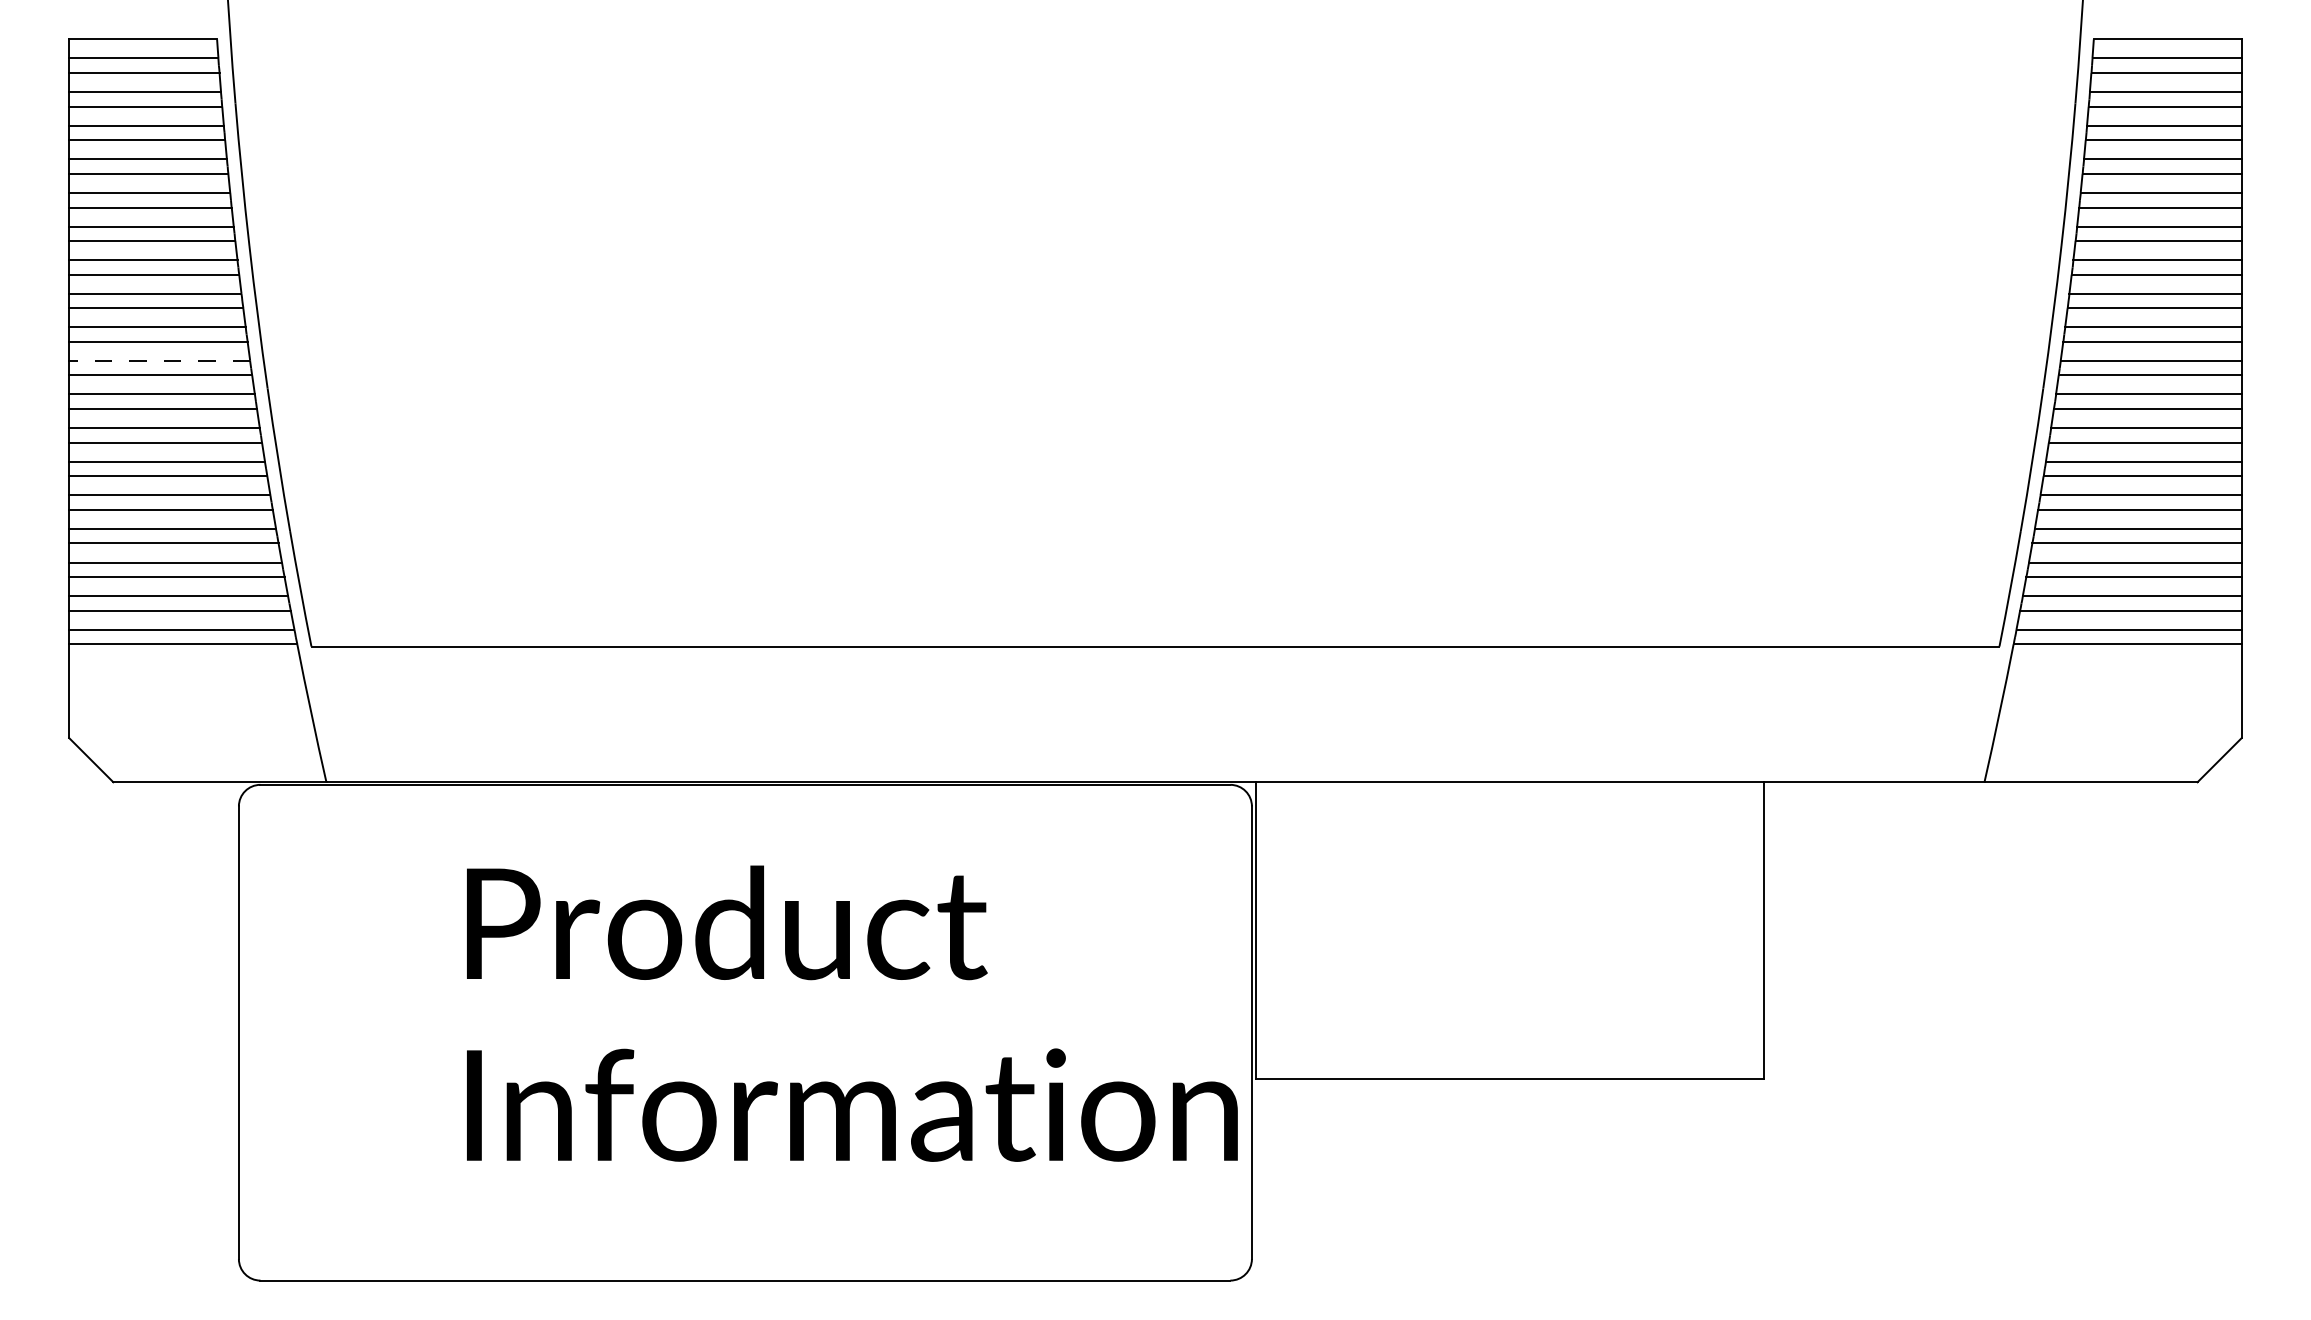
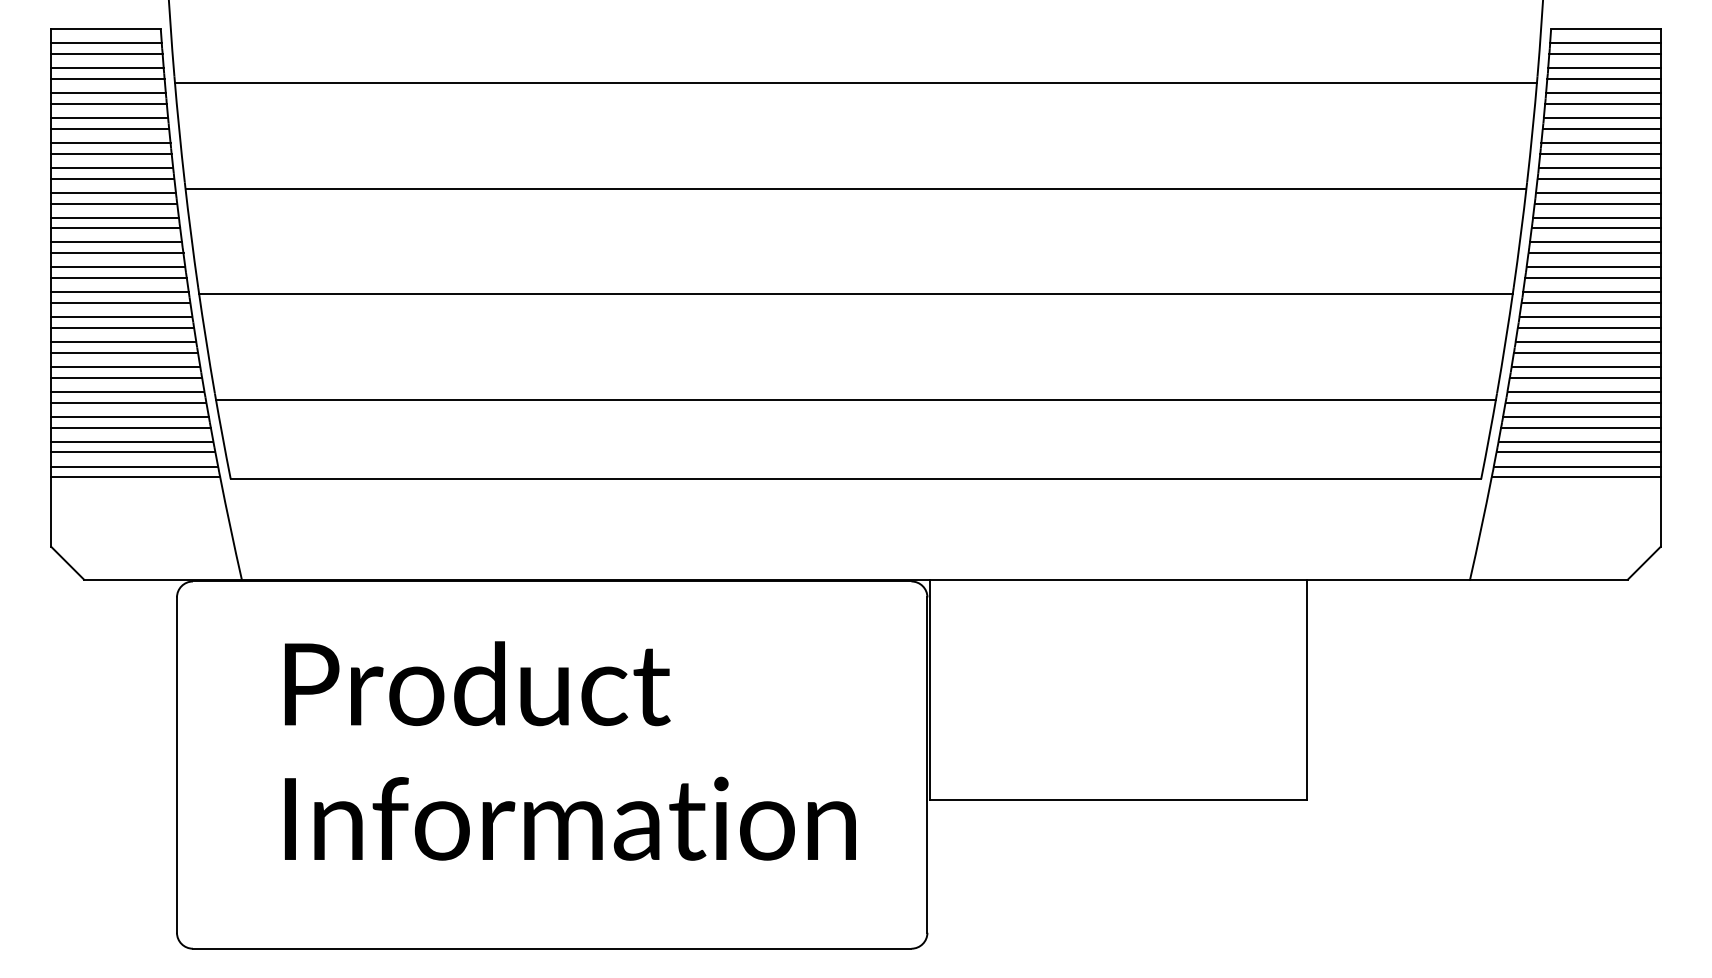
line: (1154, 111) -> (855, 82), added
line: (1154, 254) -> (855, 188), added
line: (159, 360) -> (118, 267), dashed -> solid
line: (1154, 397) -> (855, 294), added
line: (1154, 539) -> (855, 399), added
text: (852, 1012) -> (570, 750), moved

